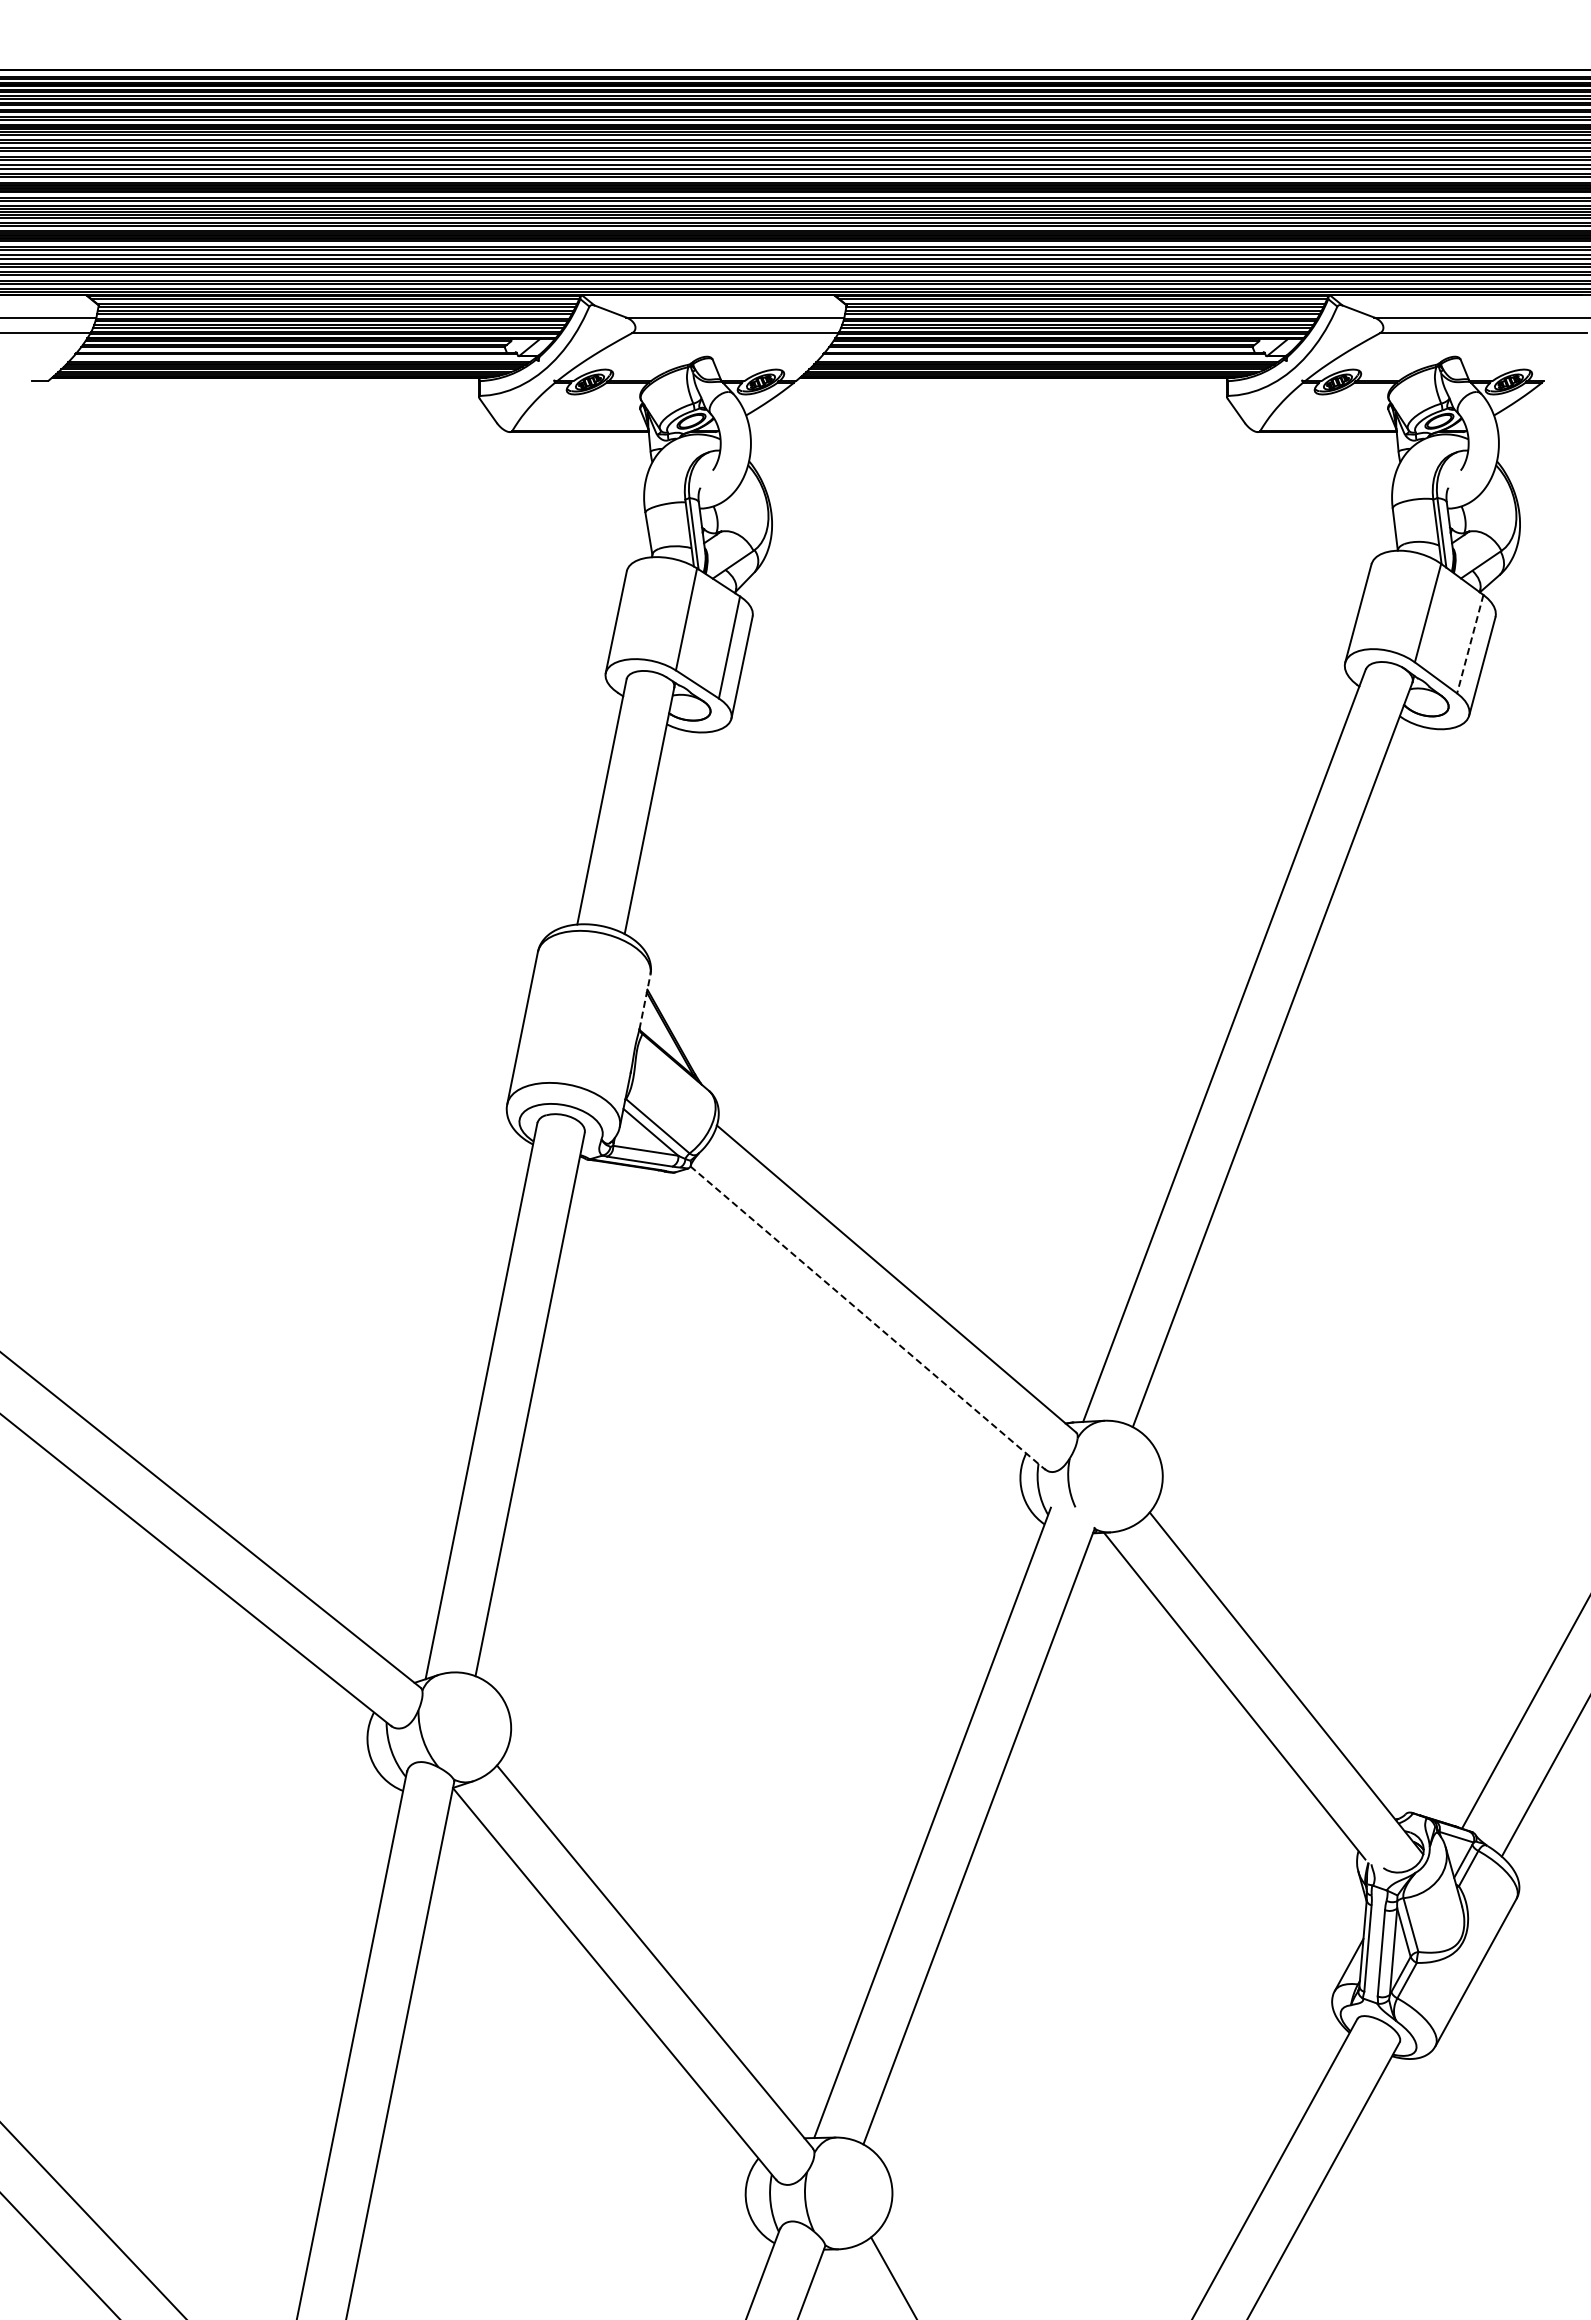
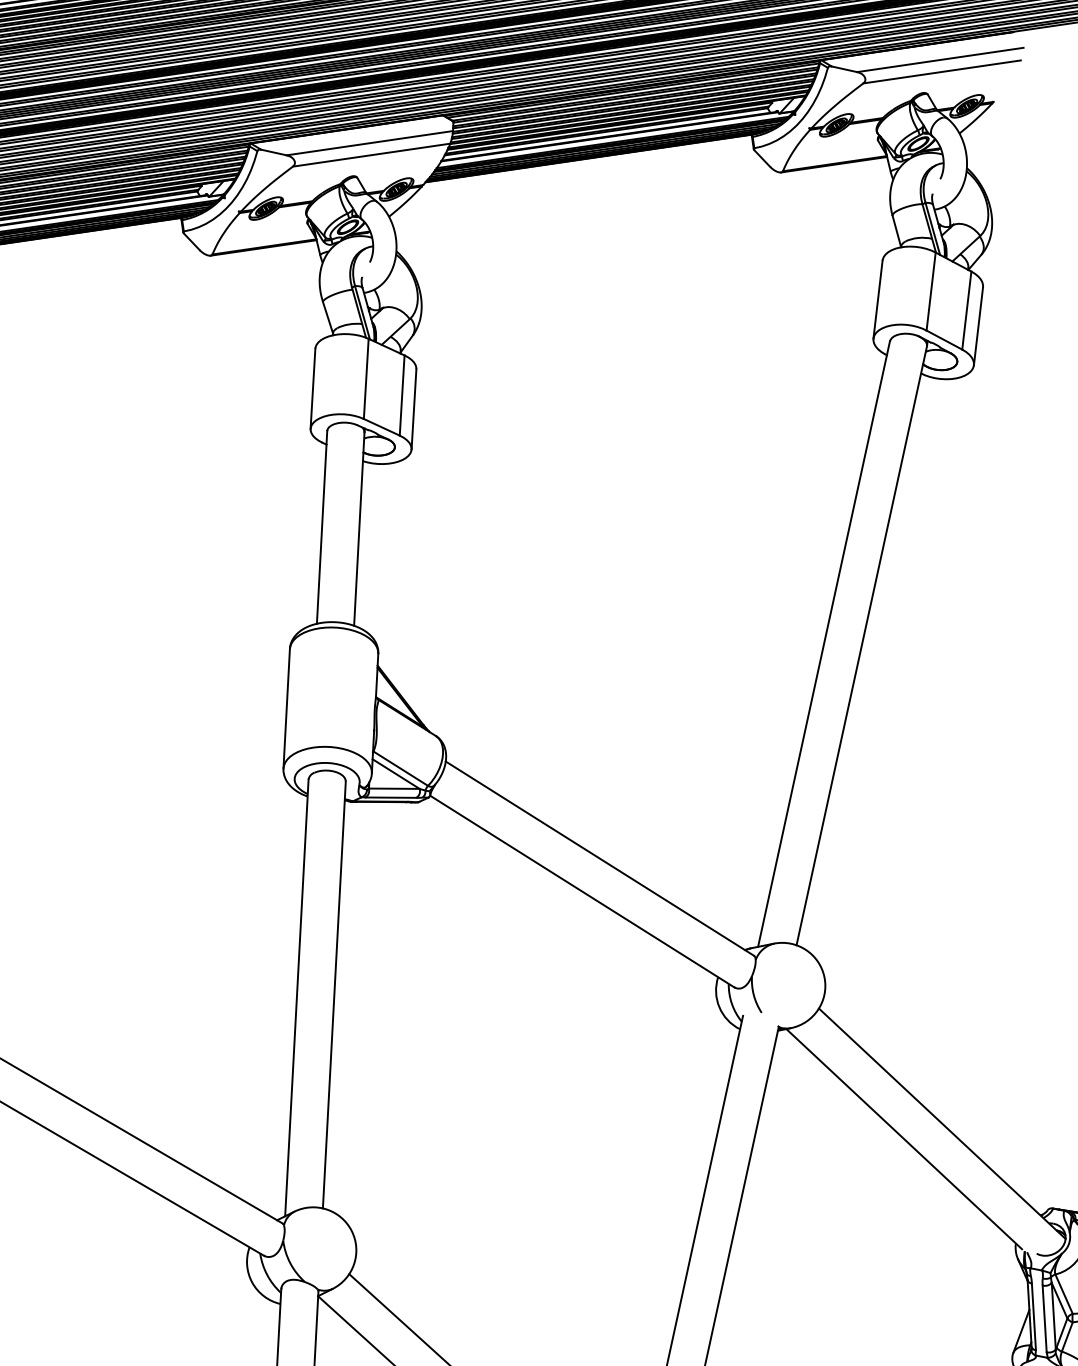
line: (1470, 644) -> (967, 310), dashed -> solid
line: (644, 1002) -> (376, 675), dashed -> solid
line: (867, 1318) -> (582, 891), dashed -> solid

